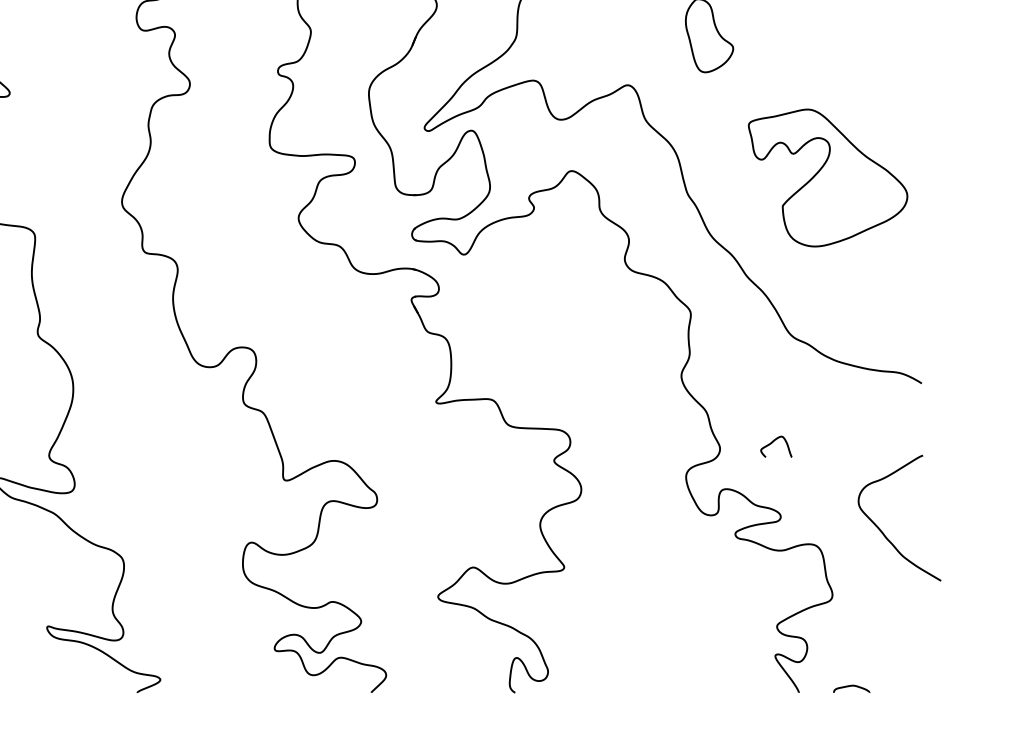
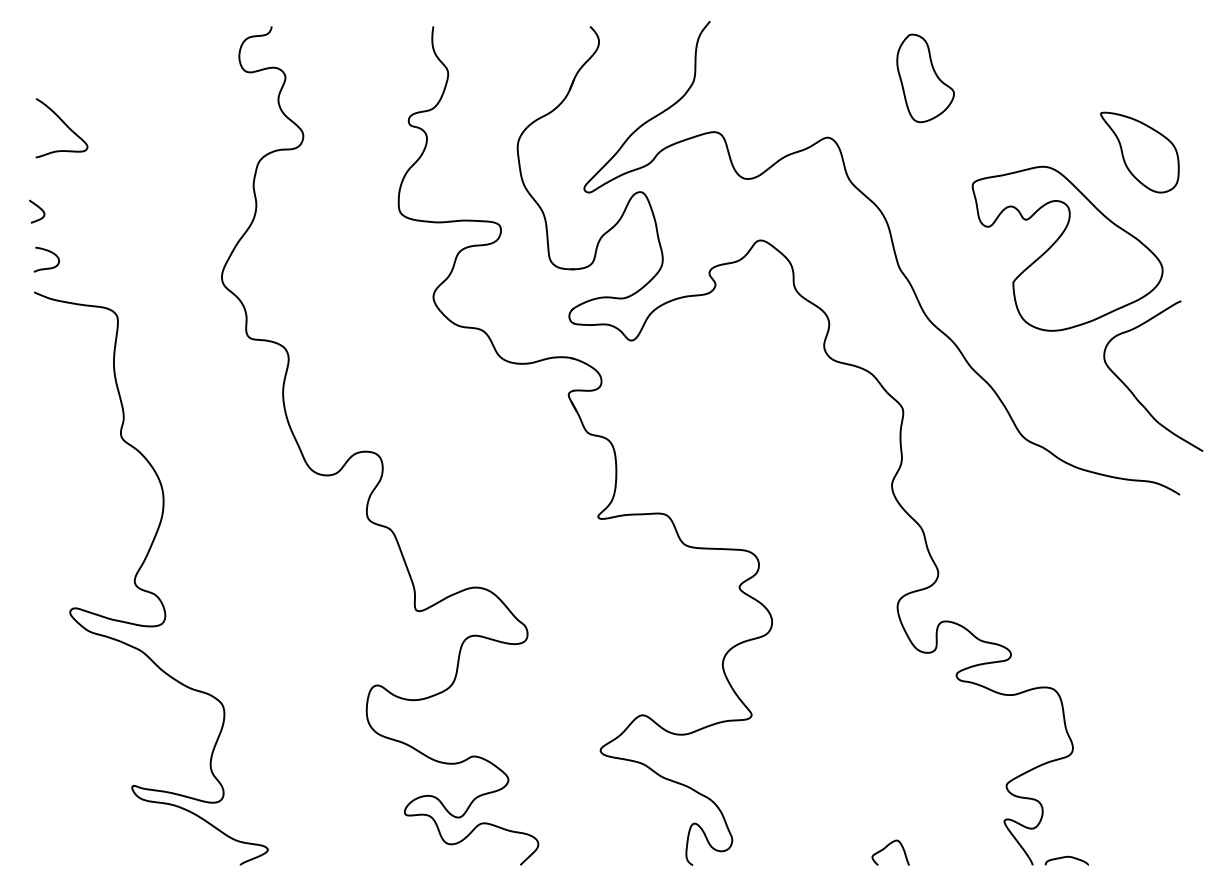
part: (888, 97) -> (1139, 152), added
curve: (773, 442) -> (887, 847), moved
curve: (882, 530) -> (1132, 391), moved
curve: (849, 687) -> (1064, 858), moved

